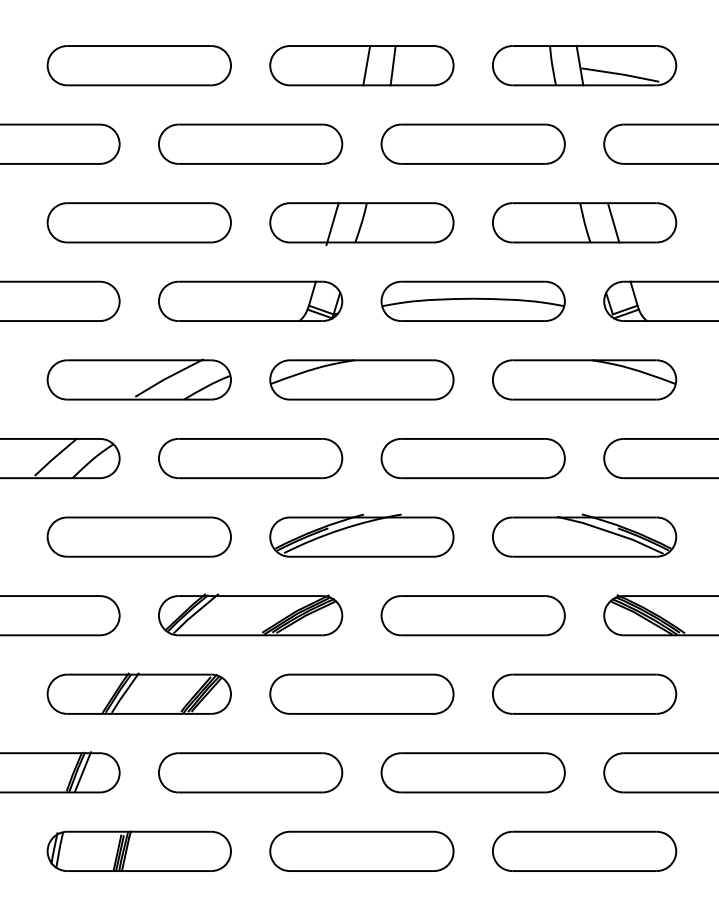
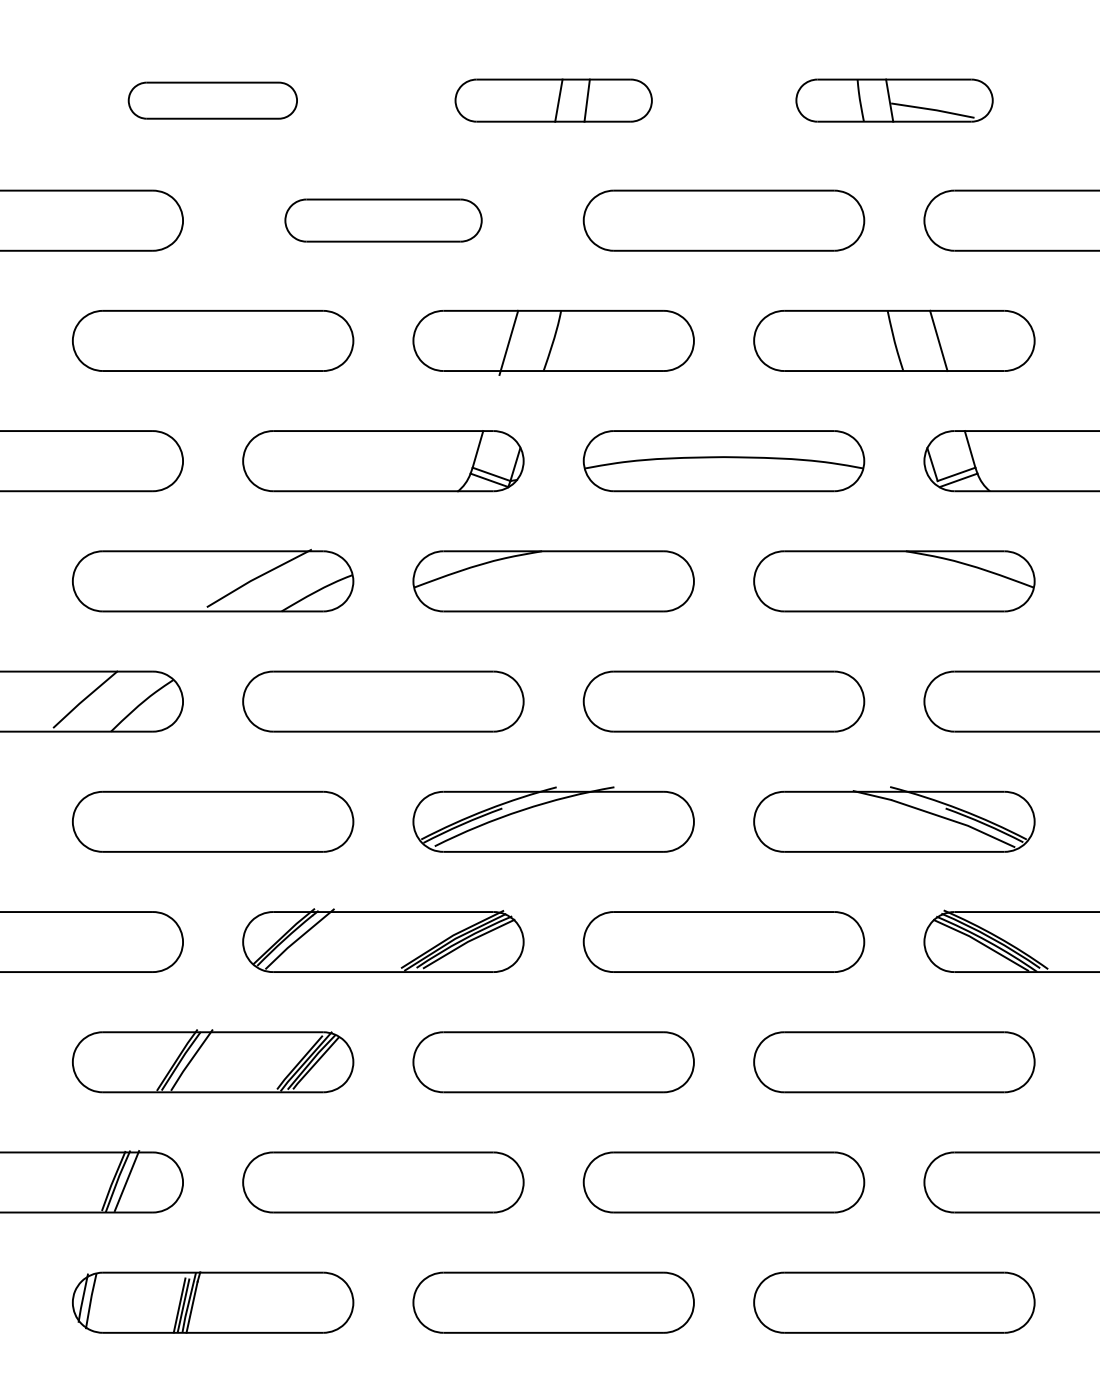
part: (138, 65) -> (211, 100), size x0.6
part: (361, 65) -> (553, 100), size x0.7
part: (584, 65) -> (894, 100), size x0.7
part: (250, 143) -> (383, 219), size x0.7

